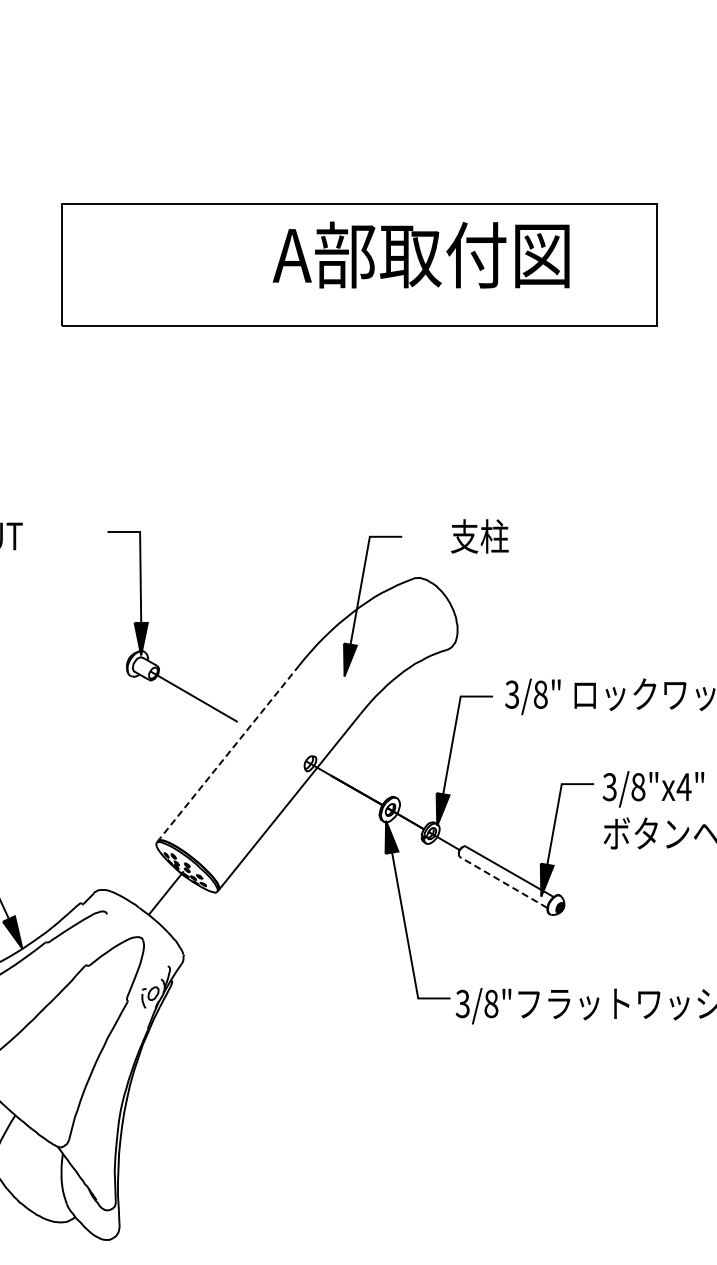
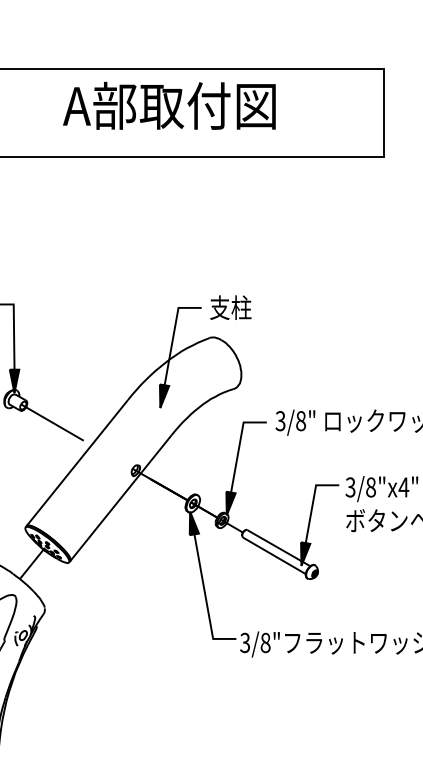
text: (420, 254) -> (168, 105), moved
text: (479, 536) -> (230, 307), moved
line: (228, 752) -> (77, 462), dashed -> solid
line: (503, 882) -> (274, 555), dashed -> solid

